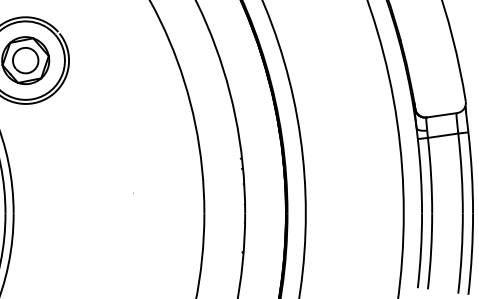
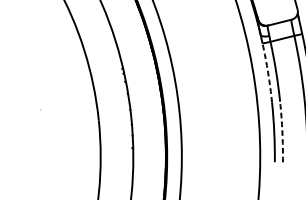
arc: (420, 176) -> (267, 73), solid -> dashed
arc: (431, 251) -> (282, 131), solid -> dashed

